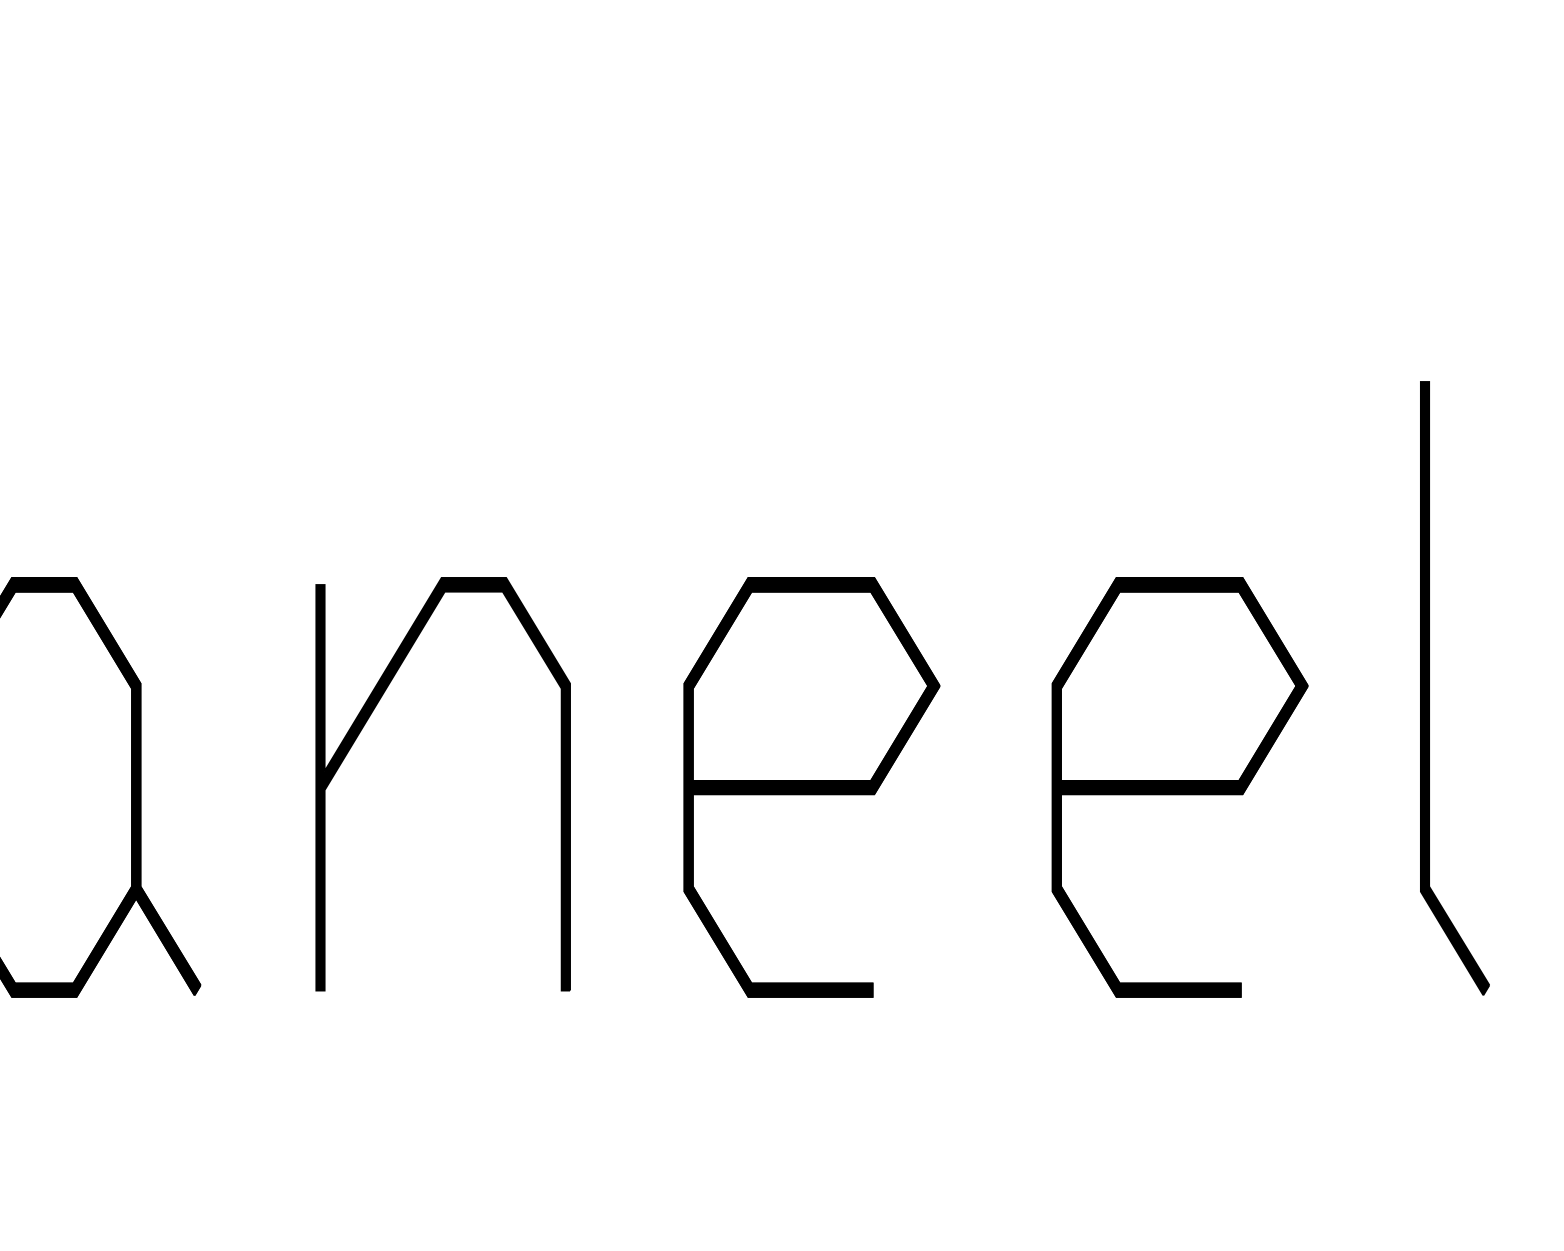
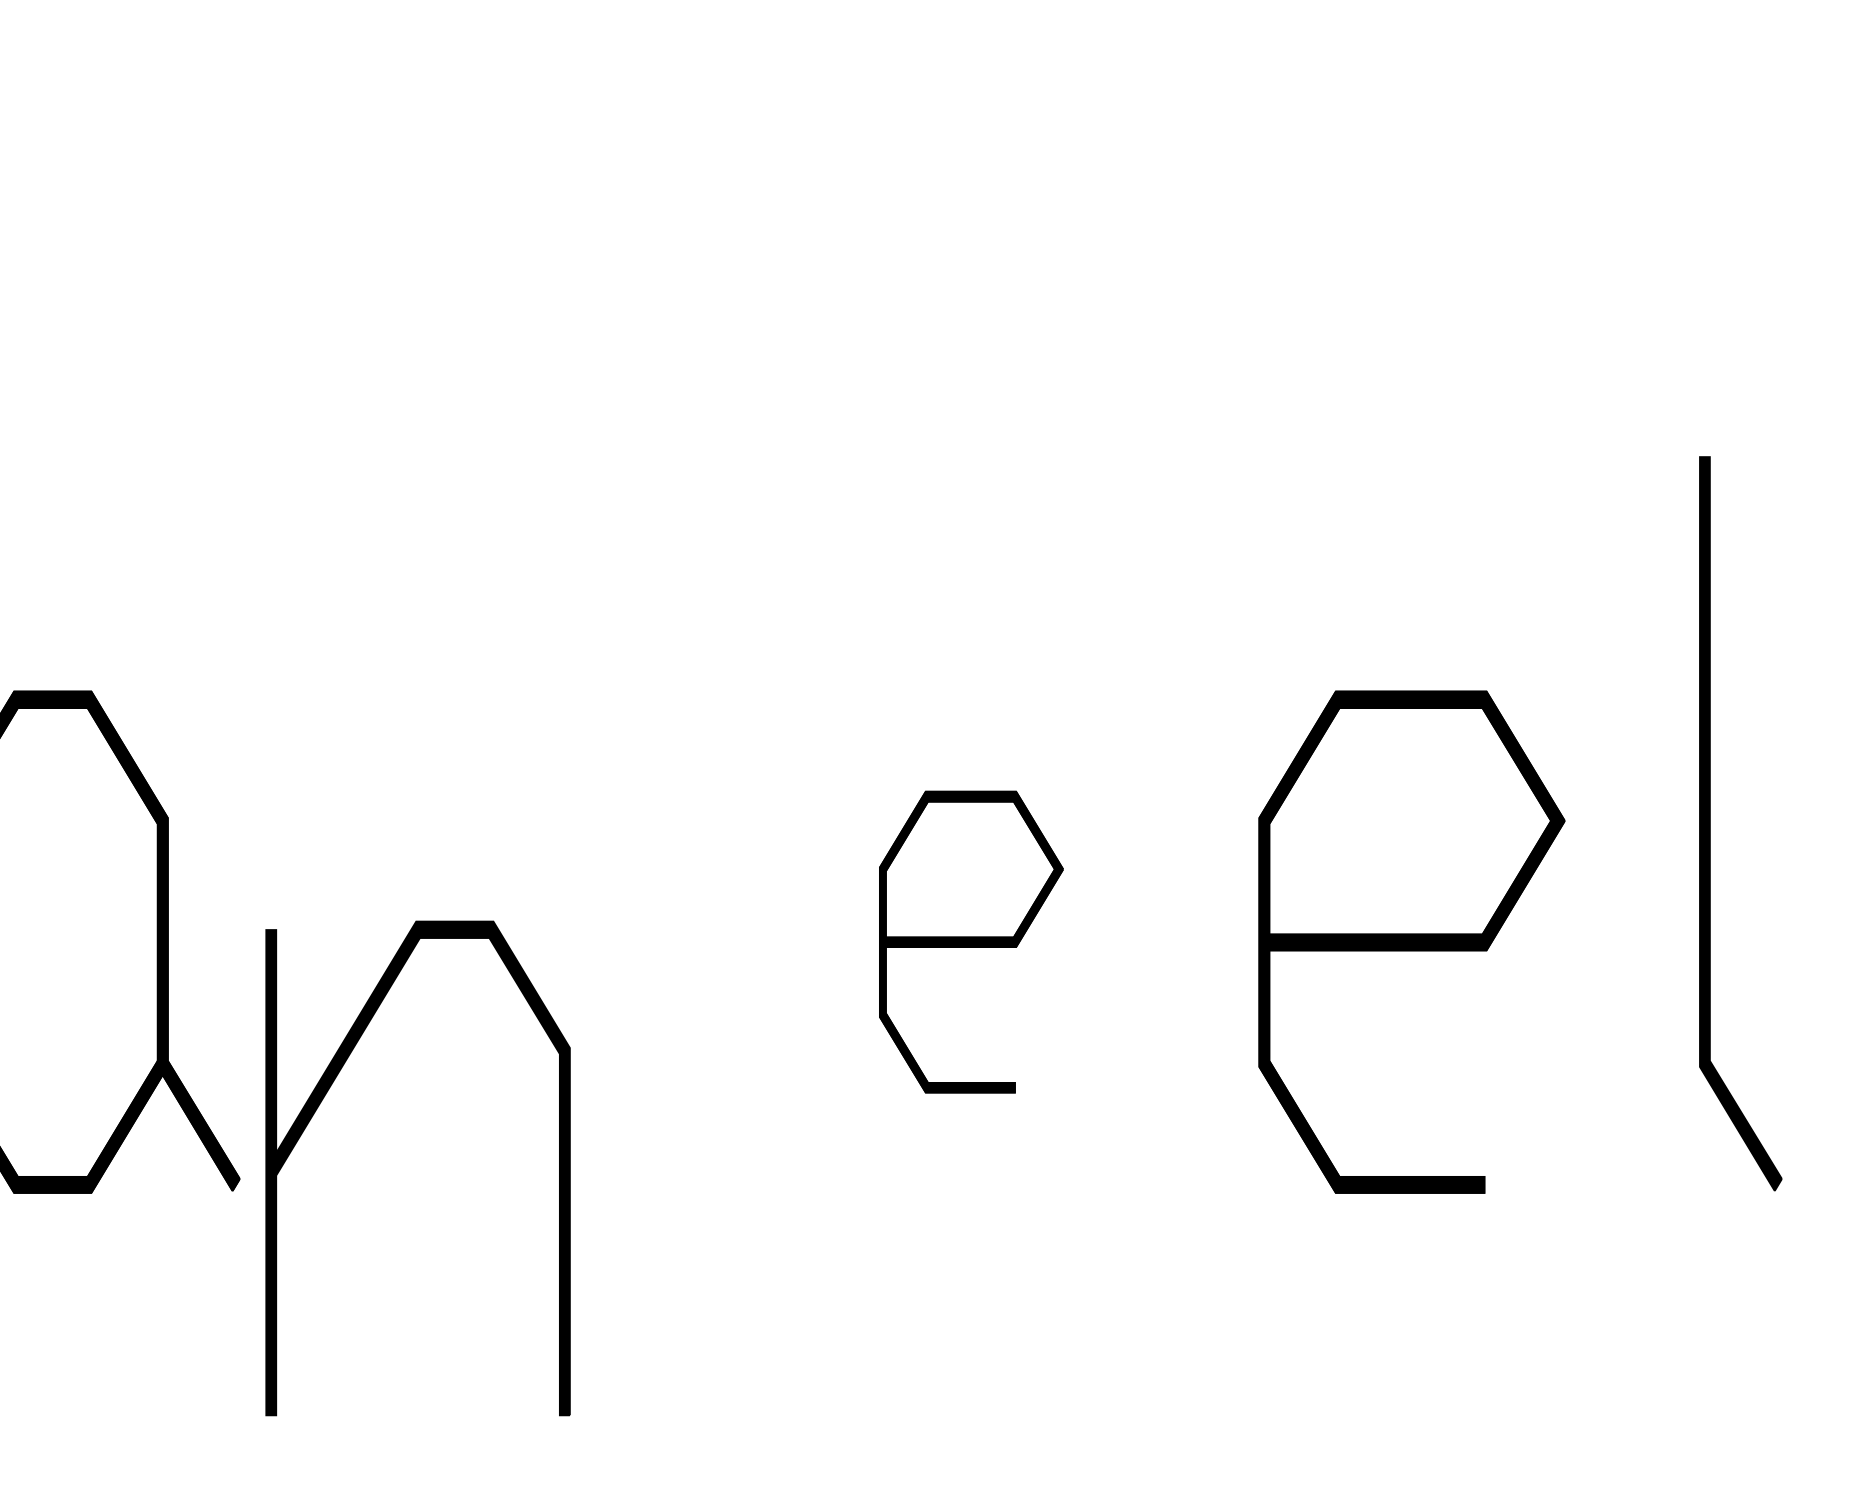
part: (359, 734) -> (317, 1109), moved
part: (812, 786) -> (971, 941), size x0.6

